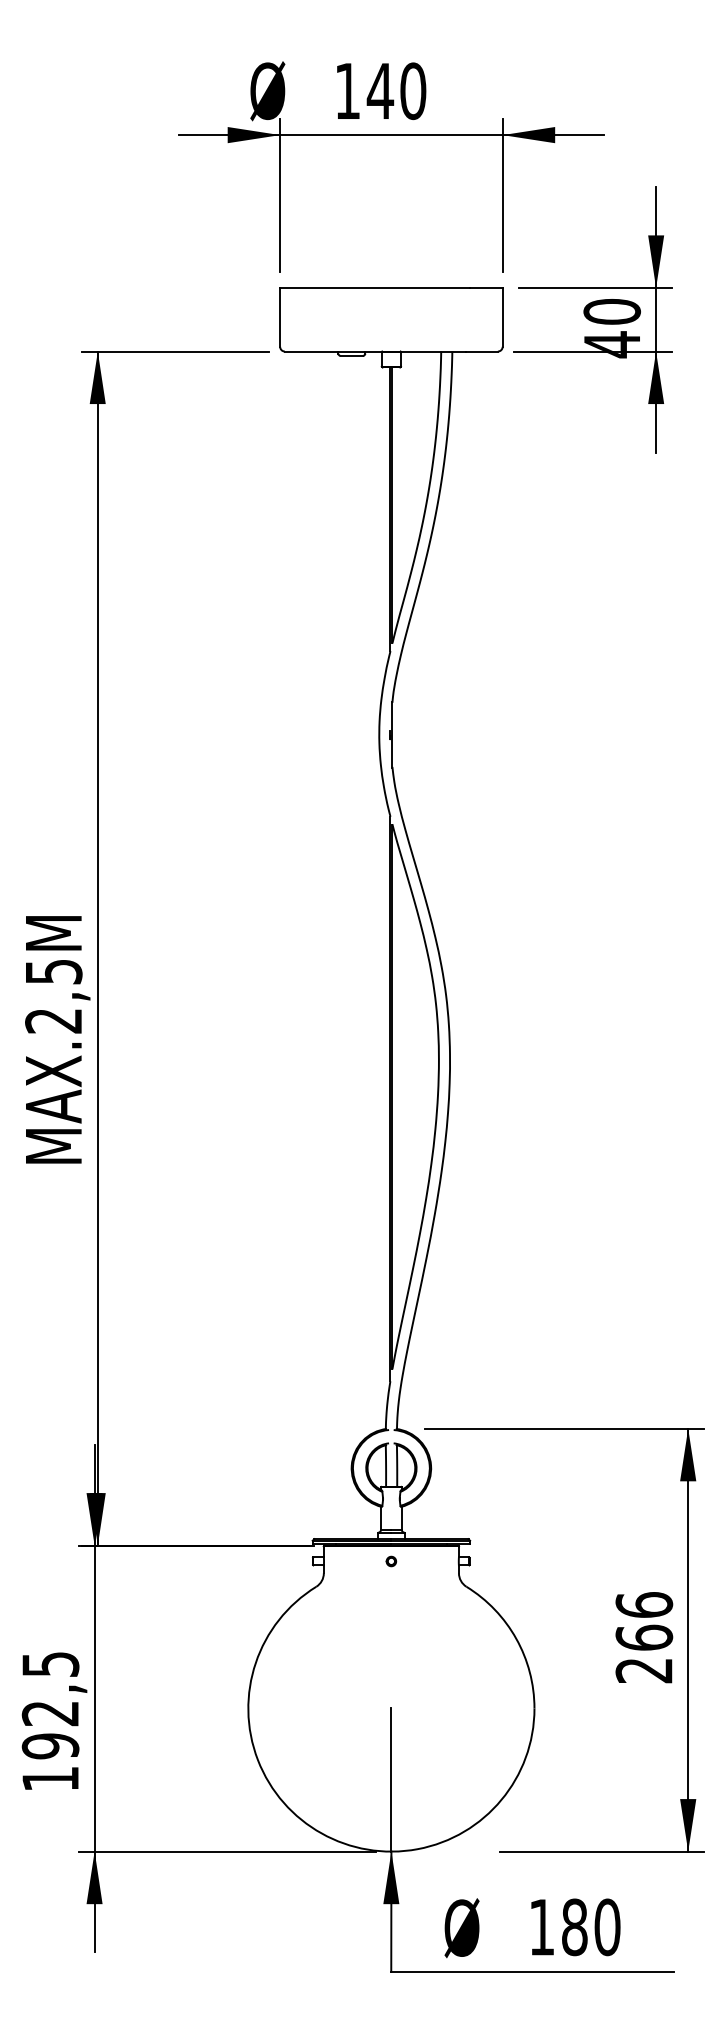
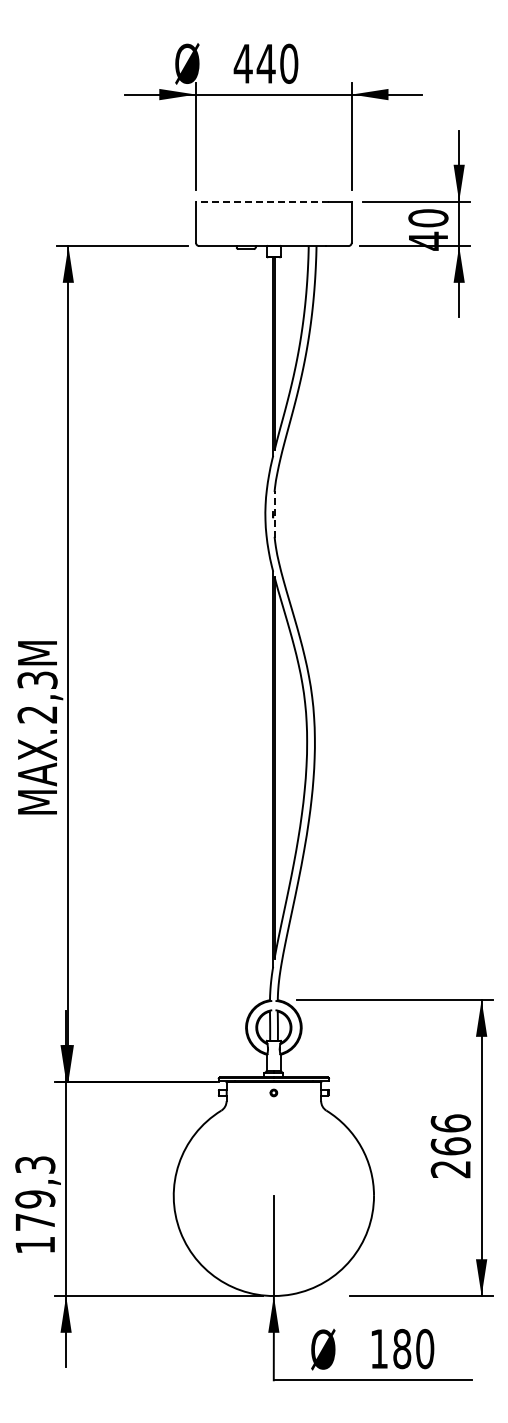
text: (346, 90) -> (242, 63), 140 -> 440
line: (373, 287) -> (261, 201), solid -> dashed
line: (392, 733) -> (274, 513), solid -> dashed
text: (52, 970) -> (36, 679), MAX.2,5M -> MAX.2,3M
text: (50, 1705) -> (35, 1193), 192,5 -> 179,3

